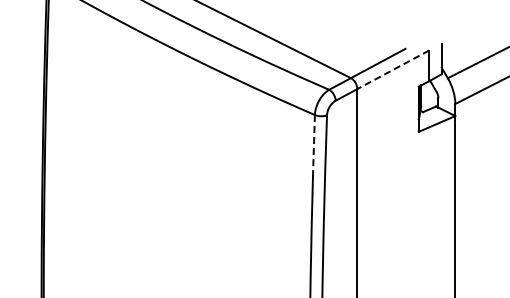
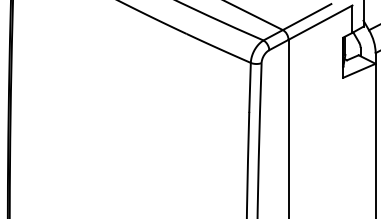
line: (393, 69) -> (320, 22), dashed -> solid
line: (314, 142) -> (250, 87), dashed -> solid

